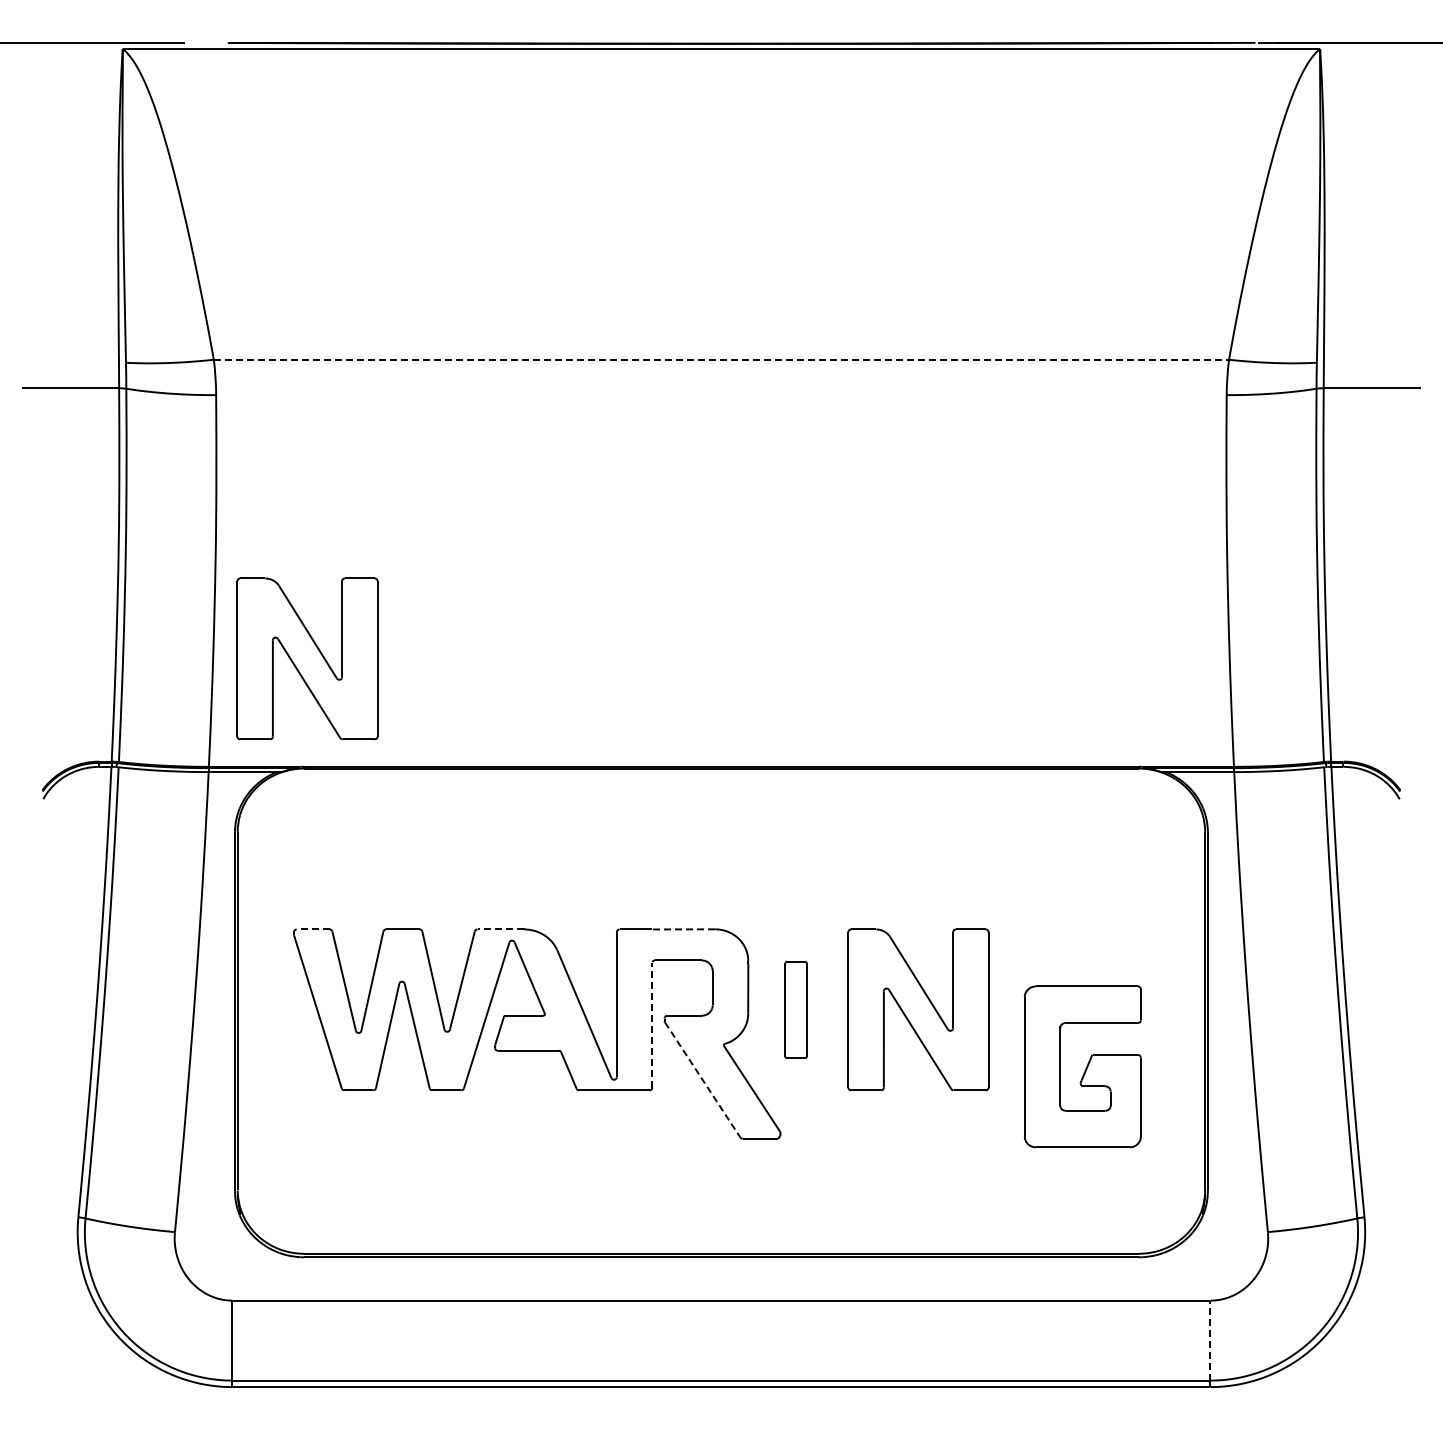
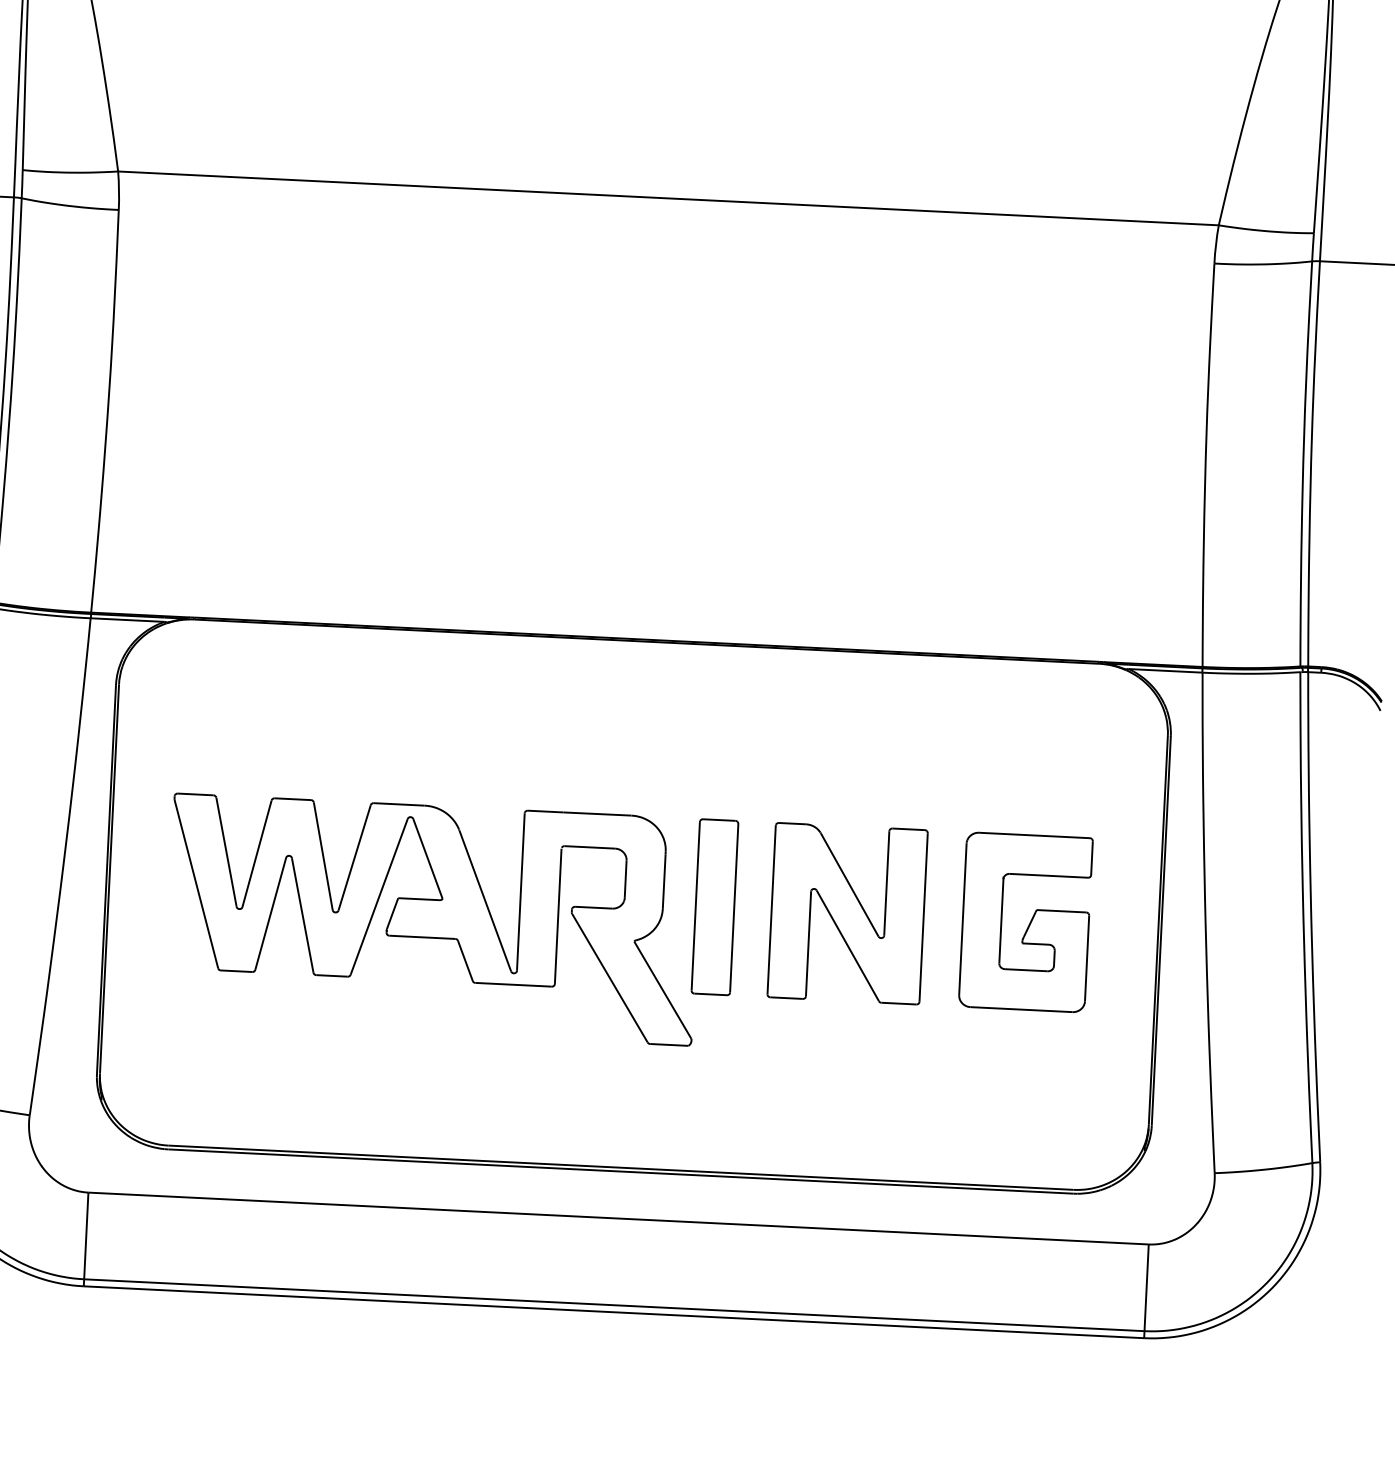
line: (721, 359) -> (668, 198), dashed -> solid
part: (307, 658) -> (203, 500), removed
line: (312, 929) -> (194, 794), dashed -> solid
line: (500, 929) -> (398, 804), dashed -> solid
line: (683, 929) -> (597, 814), dashed -> solid
part: (795, 1009) -> (714, 906), size x1.67
line: (652, 1024) -> (558, 915), dashed -> solid
part: (1082, 1066) -> (1025, 922), moved
line: (702, 1079) -> (609, 977), dashed -> solid
line: (1210, 1340) -> (1146, 1287), dashed -> solid

